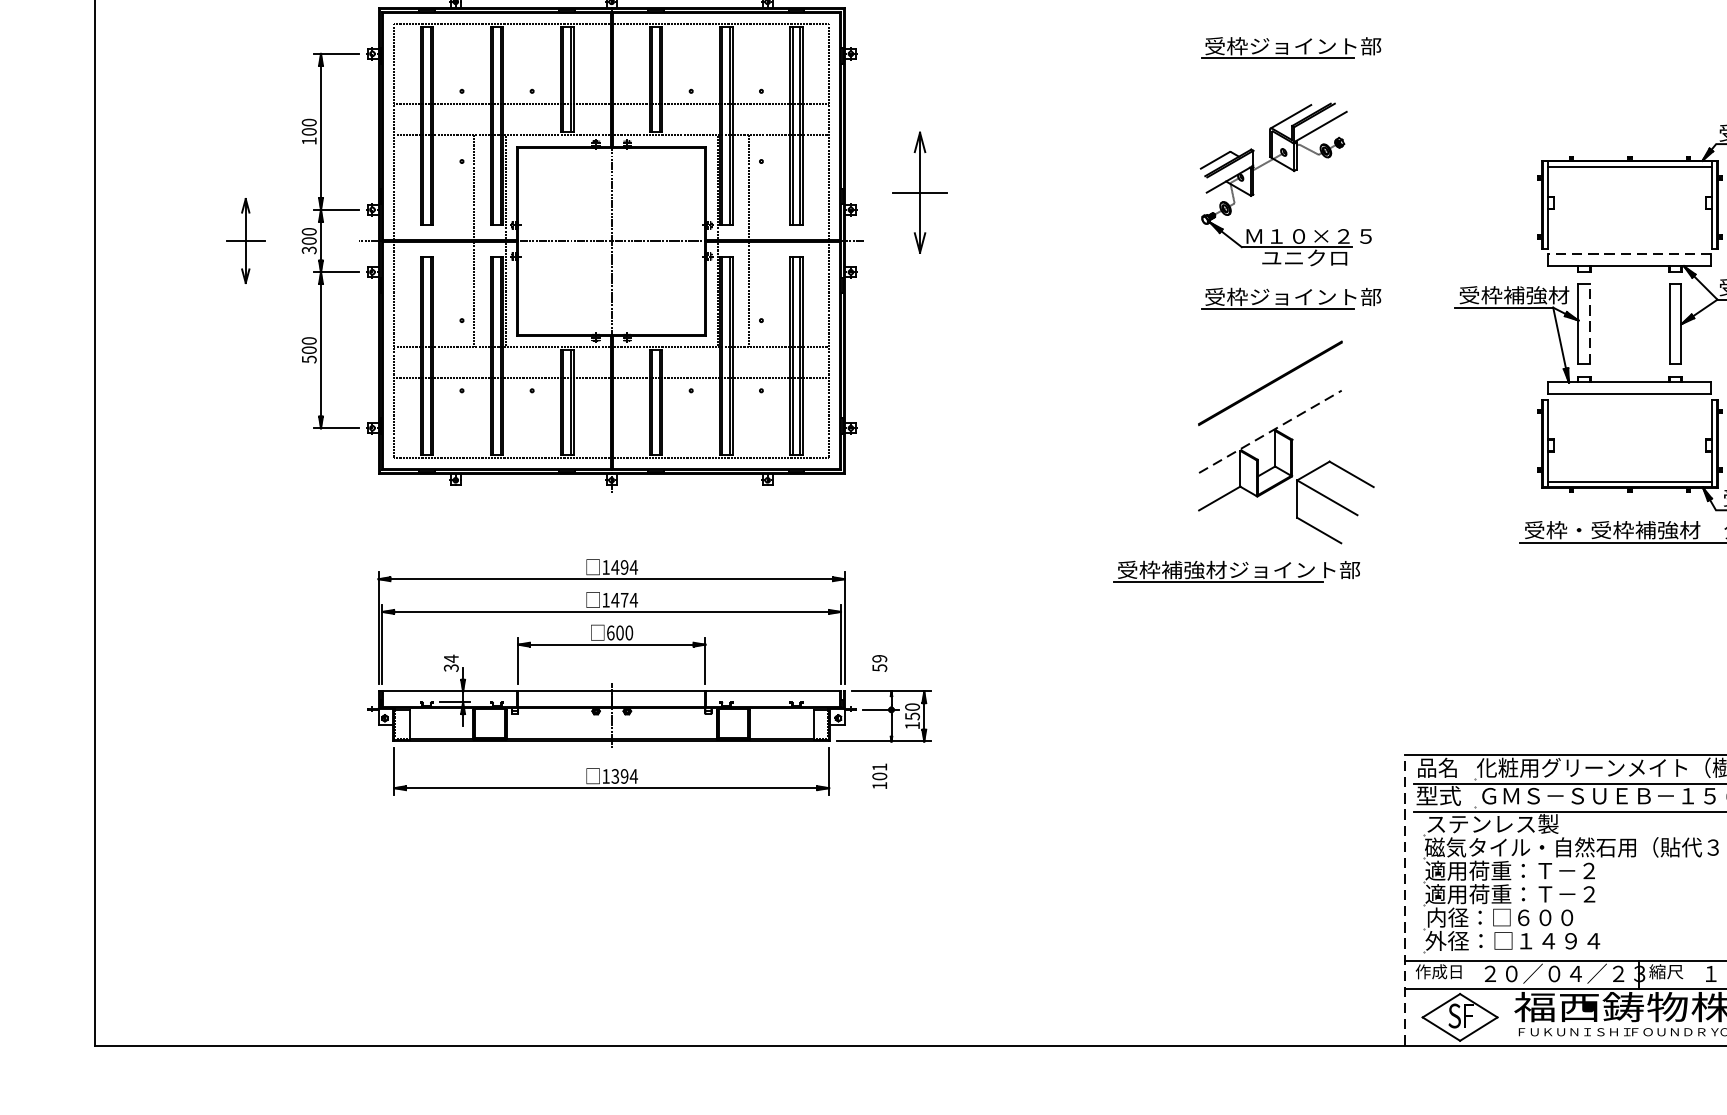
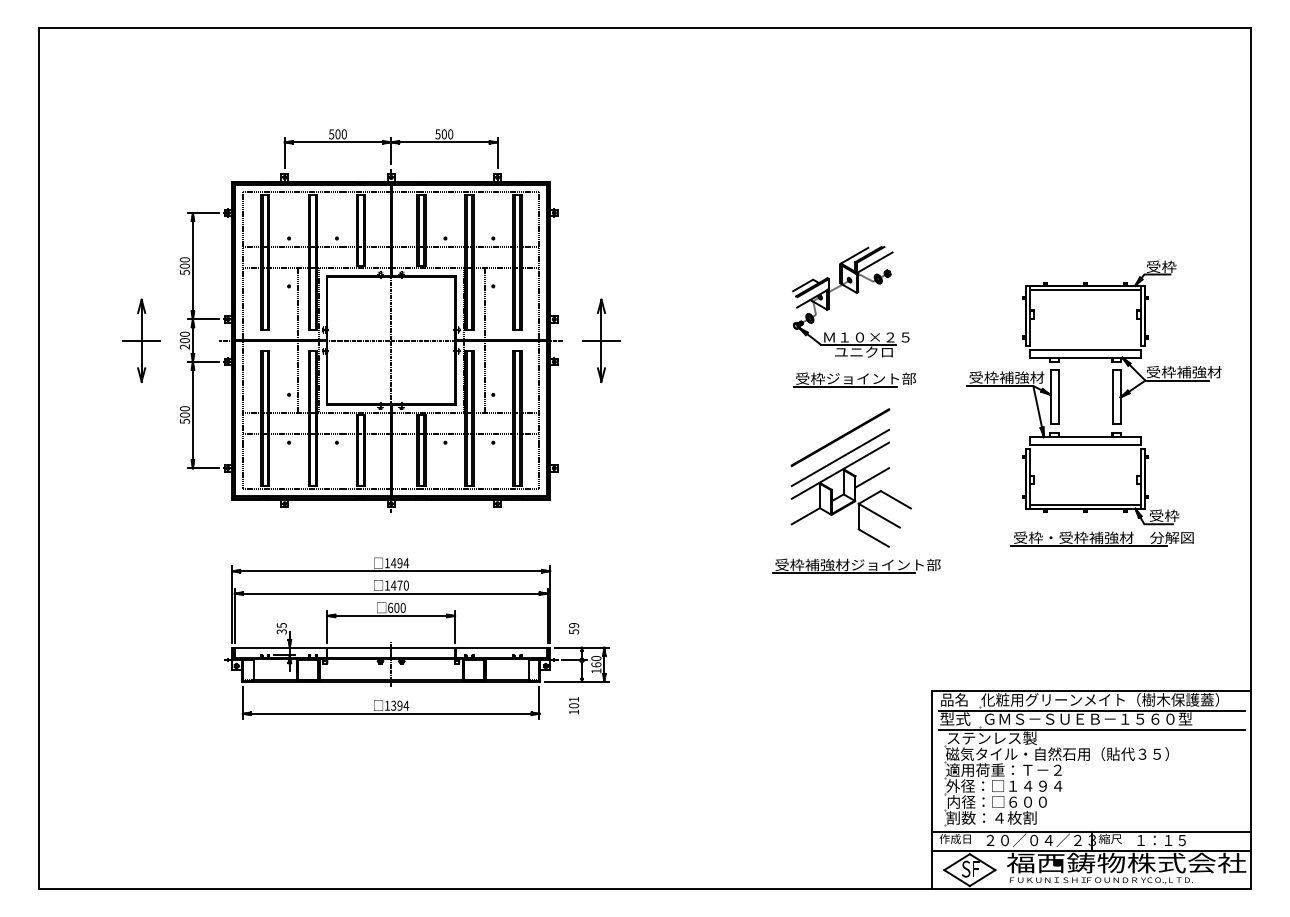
part: (1290, 47) -> (854, 208), removed
text: (308, 141) -> (184, 272), 100 -> 500
part: (920, 192) -> (601, 340), moved
part: (245, 240) -> (141, 340), size x1.43
text: (308, 249) -> (184, 346), 300 -> 200
line: (1629, 254) -> (1085, 349), dashed -> solid
line: (1590, 322) -> (1058, 396), dashed -> solid
line: (1270, 412) -> (840, 457), added
line: (1270, 431) -> (840, 470), dashed -> solid
line: (1317, 441) -> (872, 477), added
part: (1236, 570) -> (856, 565), moved
text: (634, 600) -> (406, 585), 1474 -> 1470
text: (450, 658) -> (281, 625), 34 -> 35
text: (912, 715) -> (596, 664), 150 -> 160
text: (1510, 893) -> (1004, 785), 適用荷重：Ｔ－２ -> 外径：□１４９４
line: (1405, 900) -> (932, 790), dashed -> solid
text: (1512, 940) -> (1005, 817), 外径：□１４９４ -> 割数：４枚割

